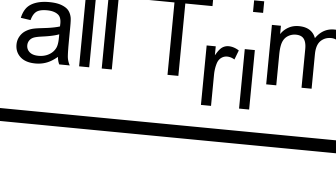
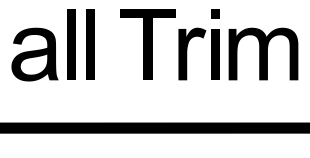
part: (214, 74) -> (187, 53), moved

